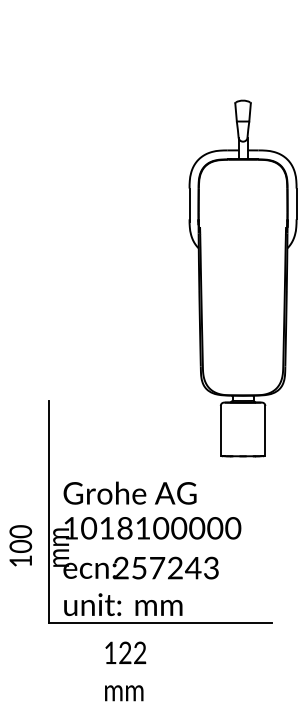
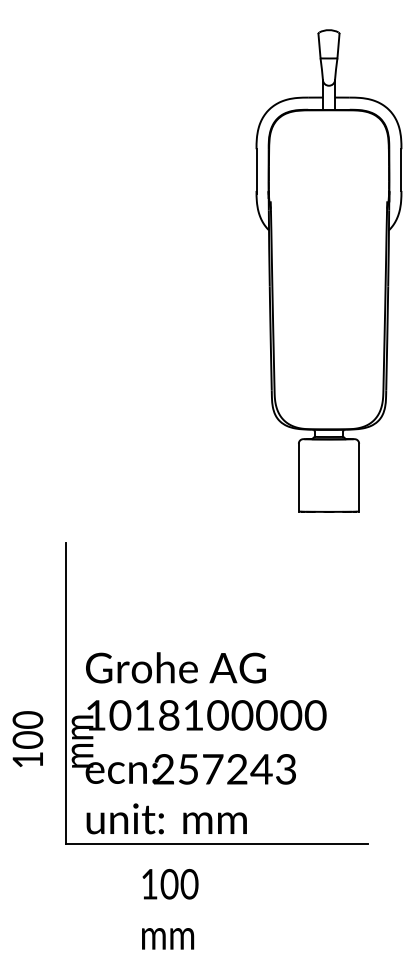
part: (242, 278) -> (328, 270), moved
text: (132, 653) -> (179, 884), 122 -> 100

